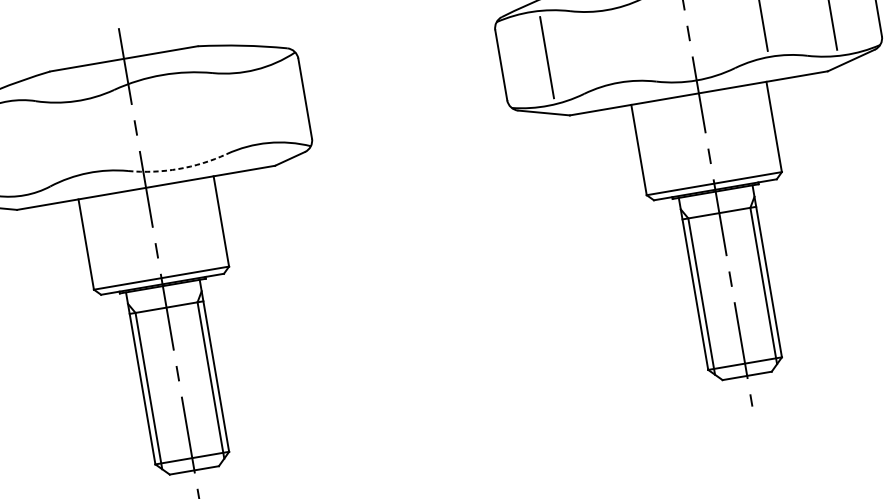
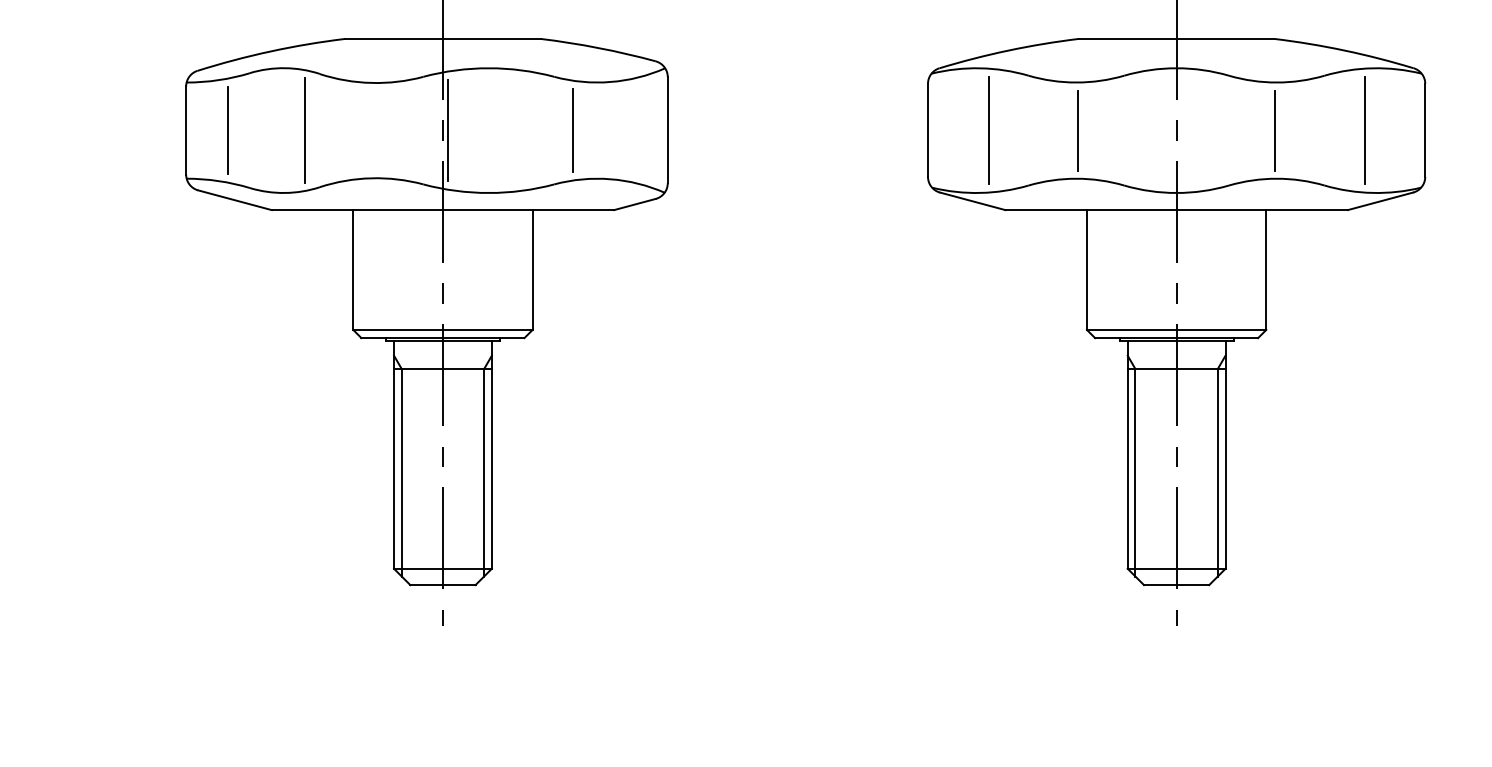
line: (614, 46) -> (1078, 130), added
line: (233, 111) -> (572, 130), added
line: (140, 127) -> (448, 130), added
line: (31, 145) -> (304, 130), added
arc: (178, 168) -> (488, 192), dashed -> solid

